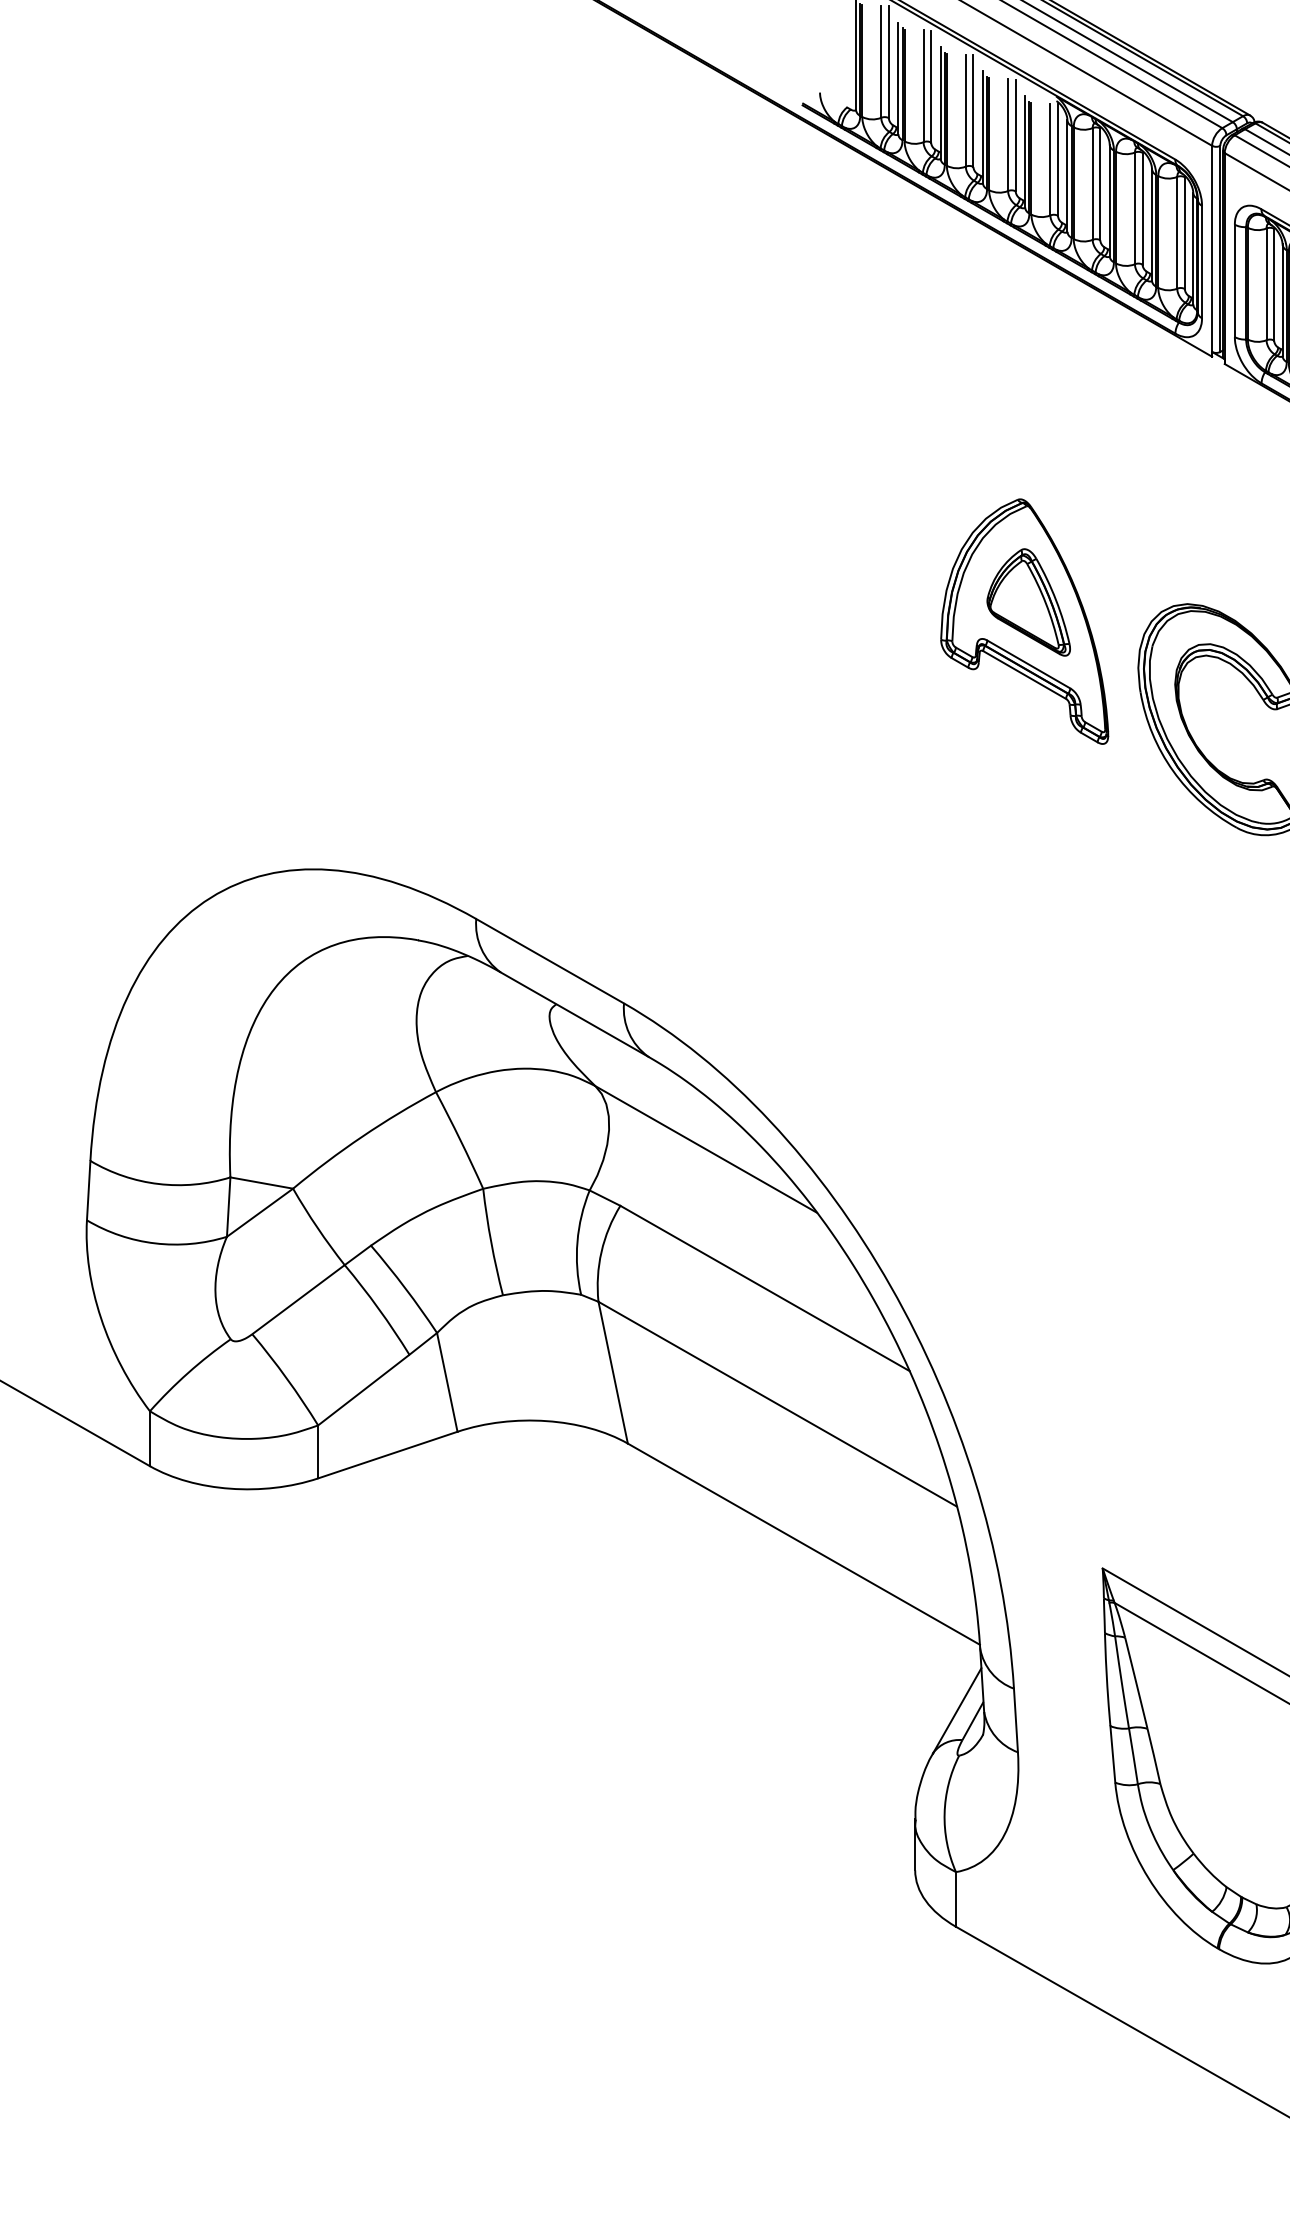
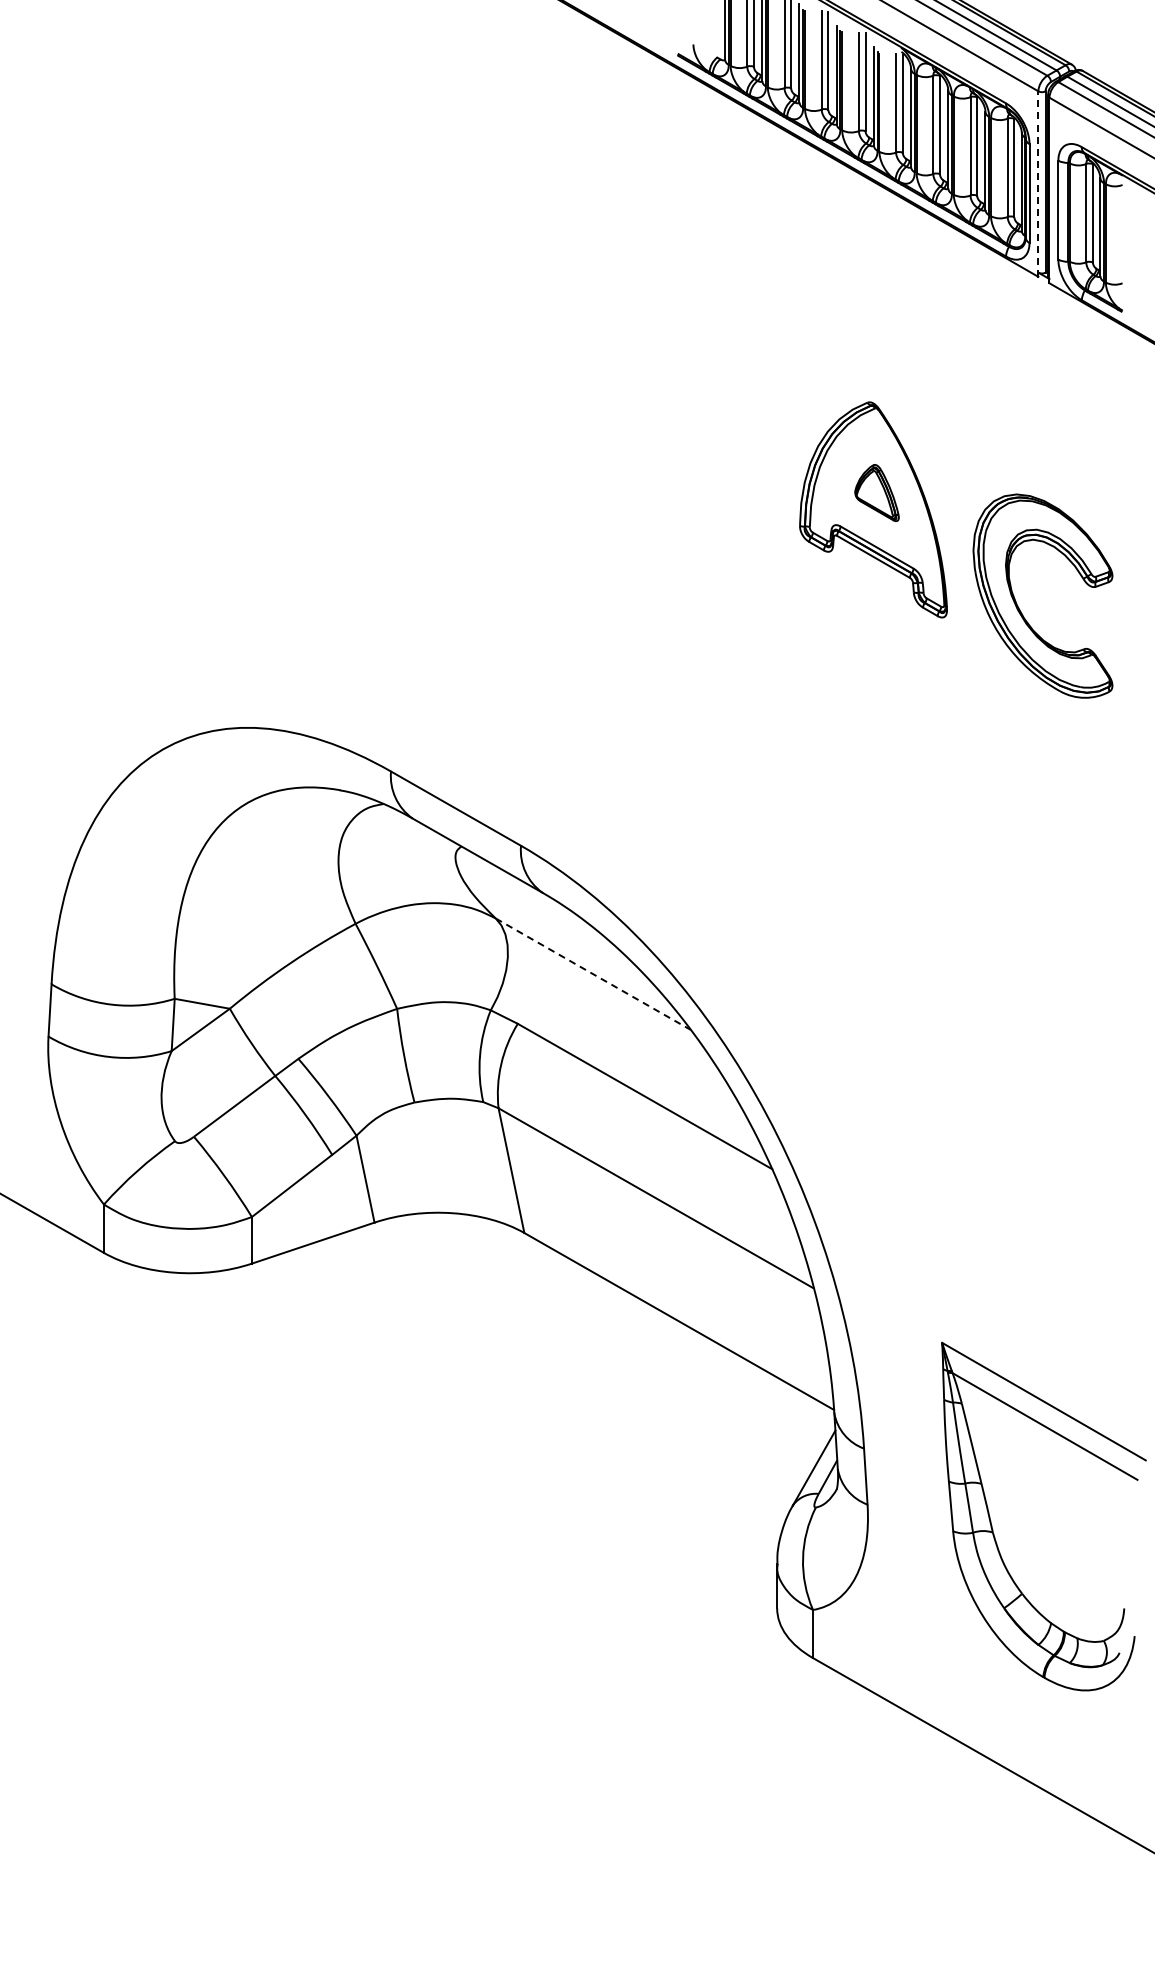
line: (1212, 251) -> (1038, 184), solid -> dashed
part: (1028, 601) -> (876, 492), size x0.6
line: (706, 1149) -> (593, 974), solid -> dashed

